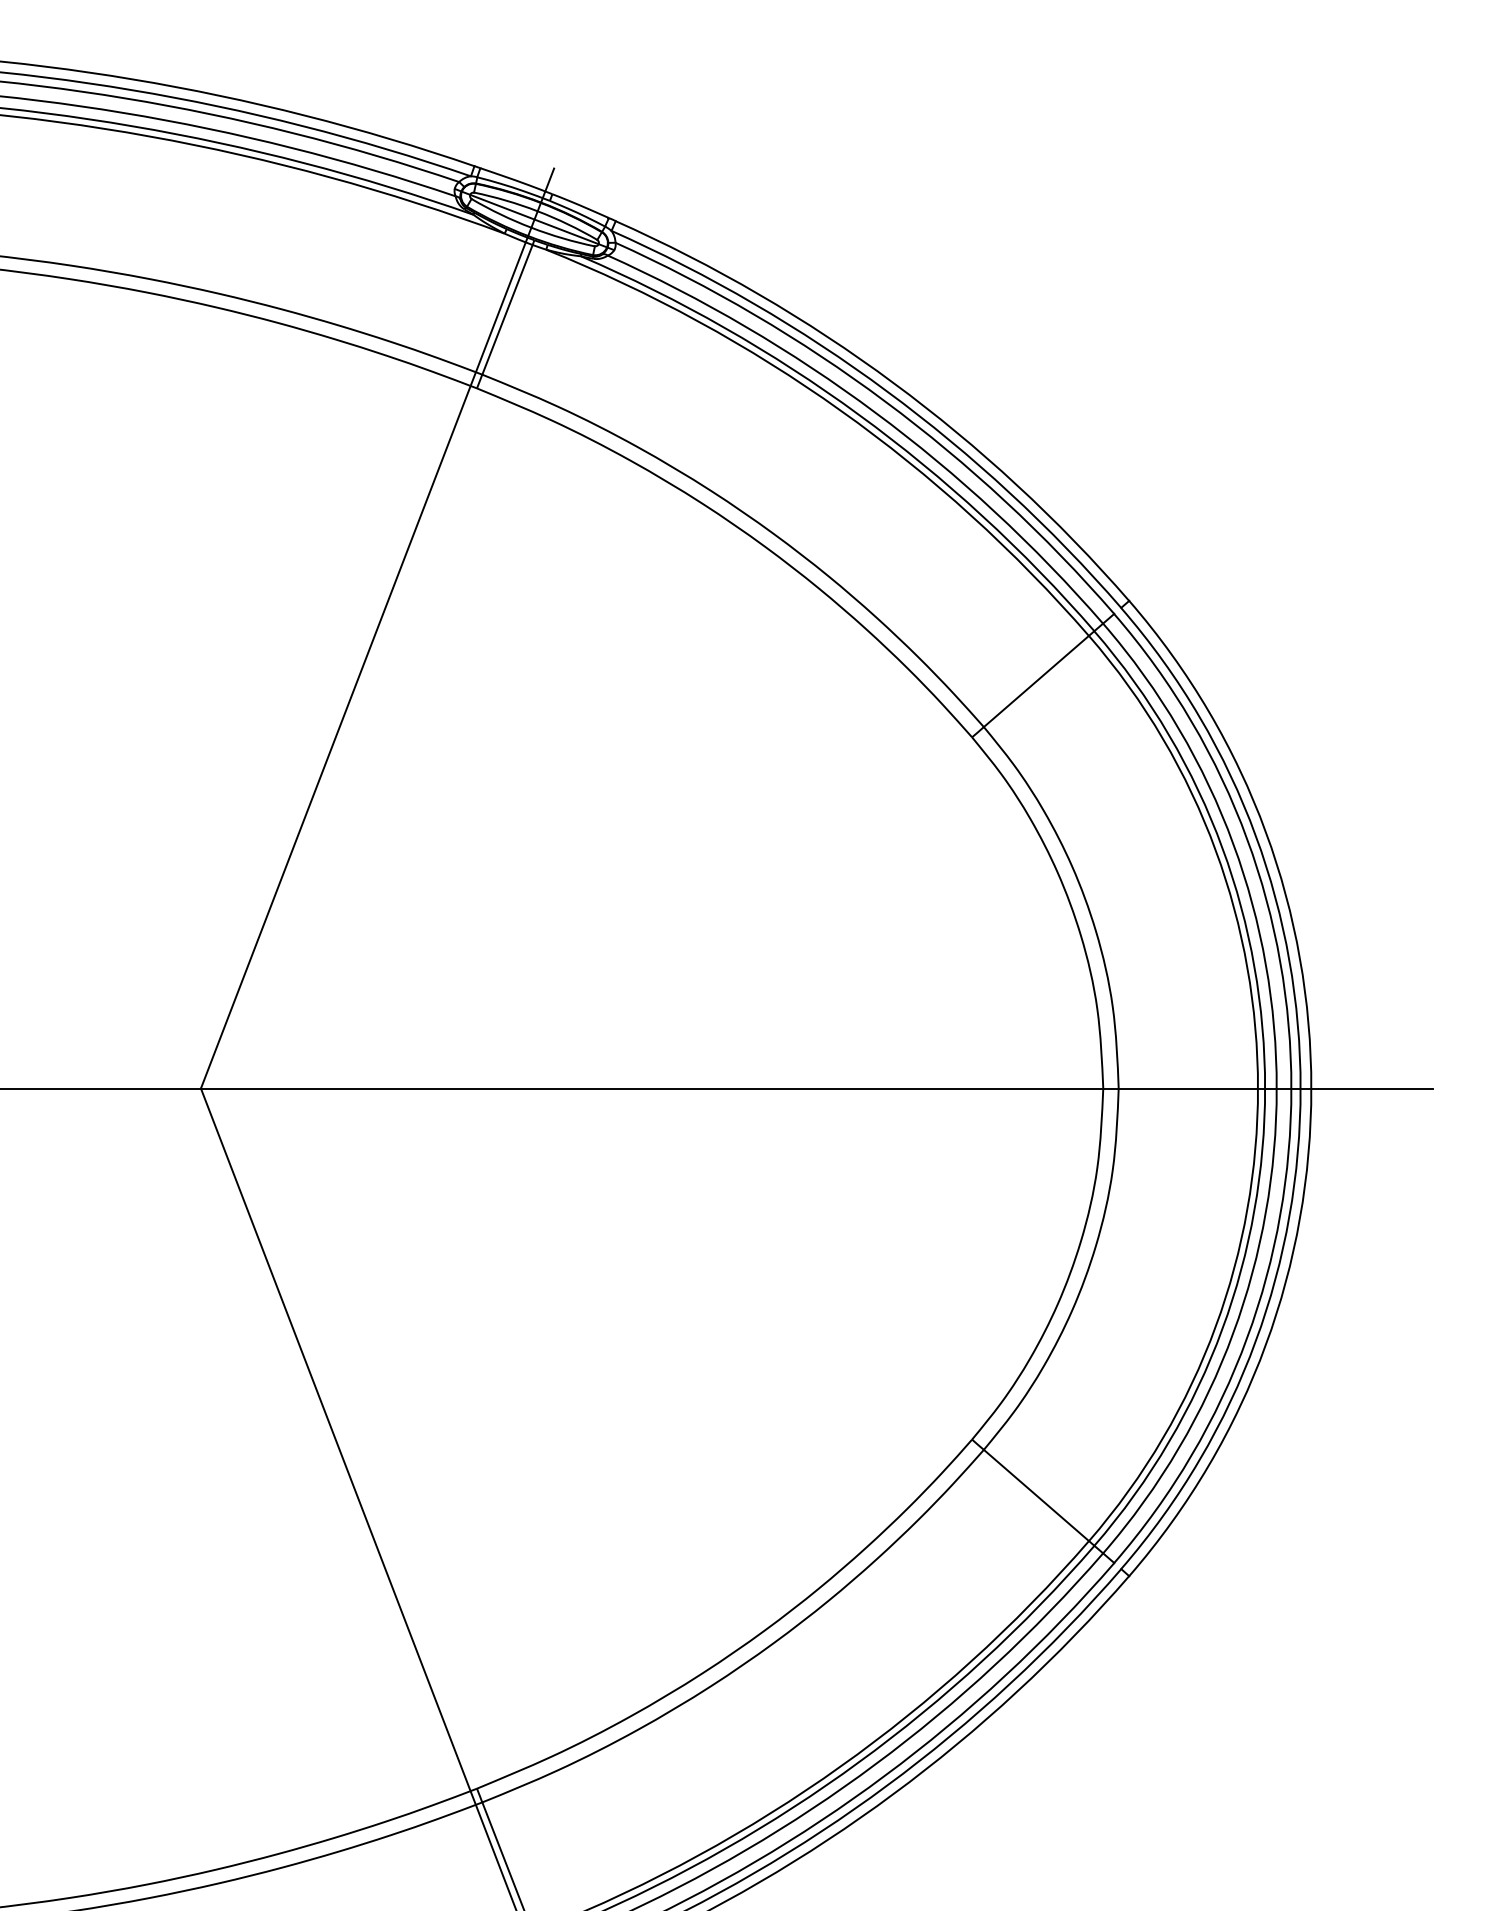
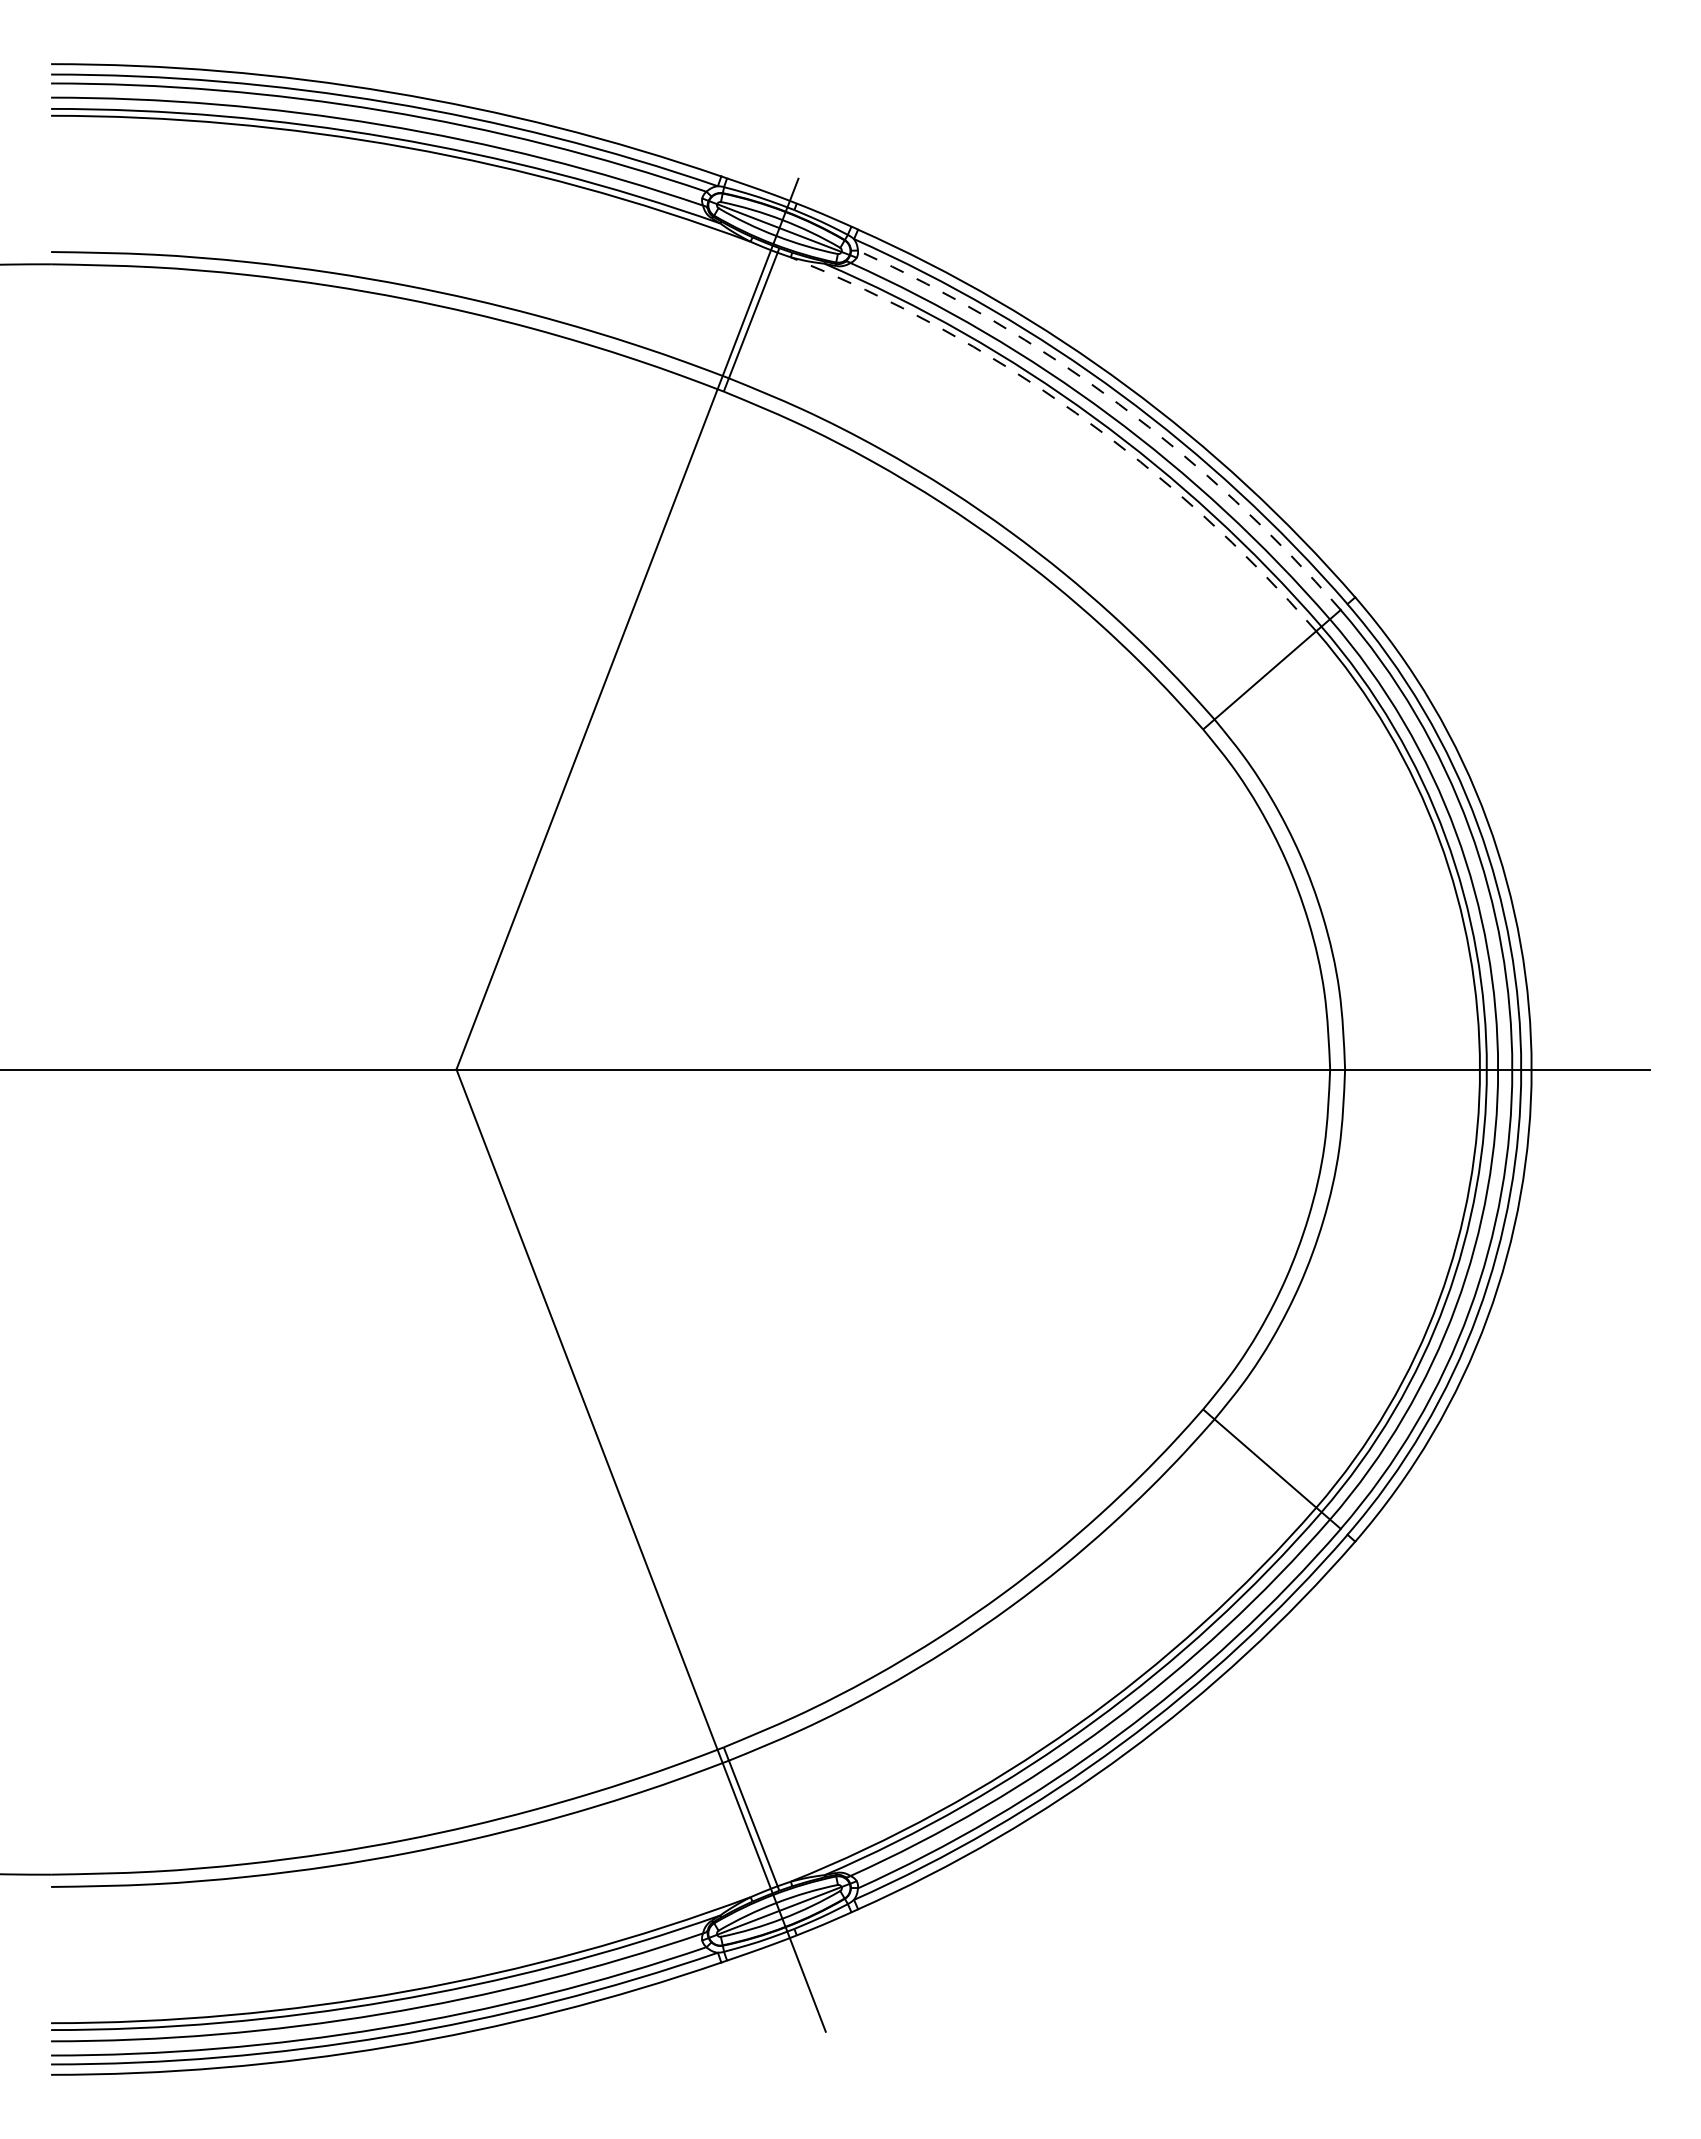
arc: (884, 401) -> (1118, 404), solid -> dashed
arc: (840, 409) -> (1075, 412), solid -> dashed

